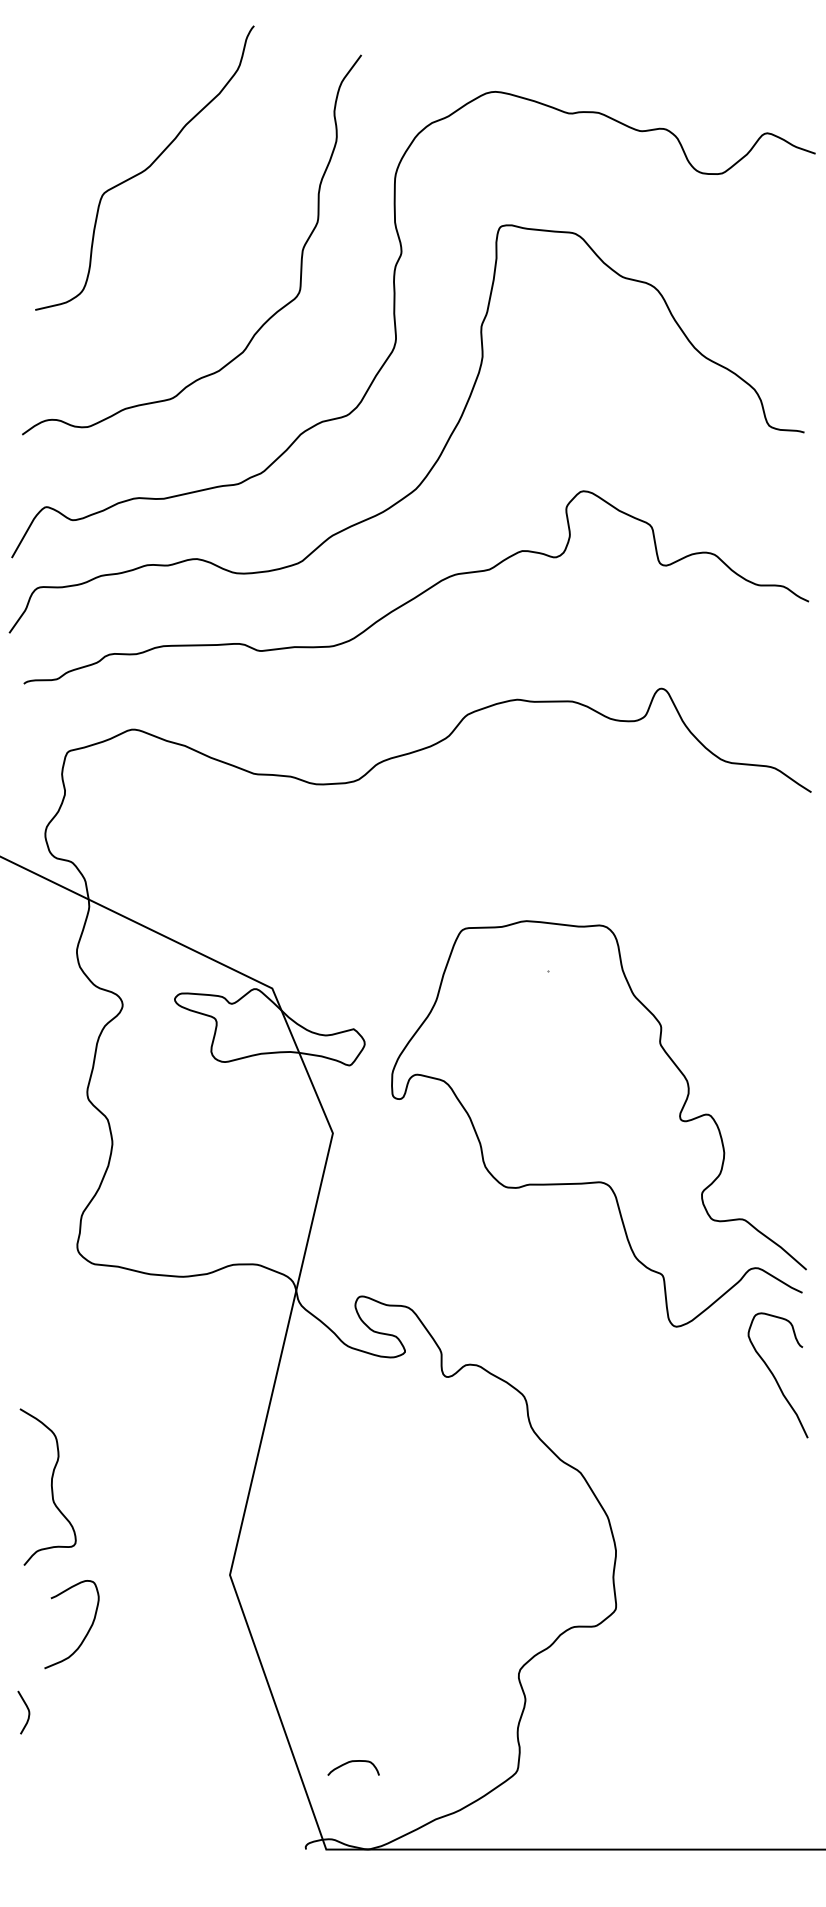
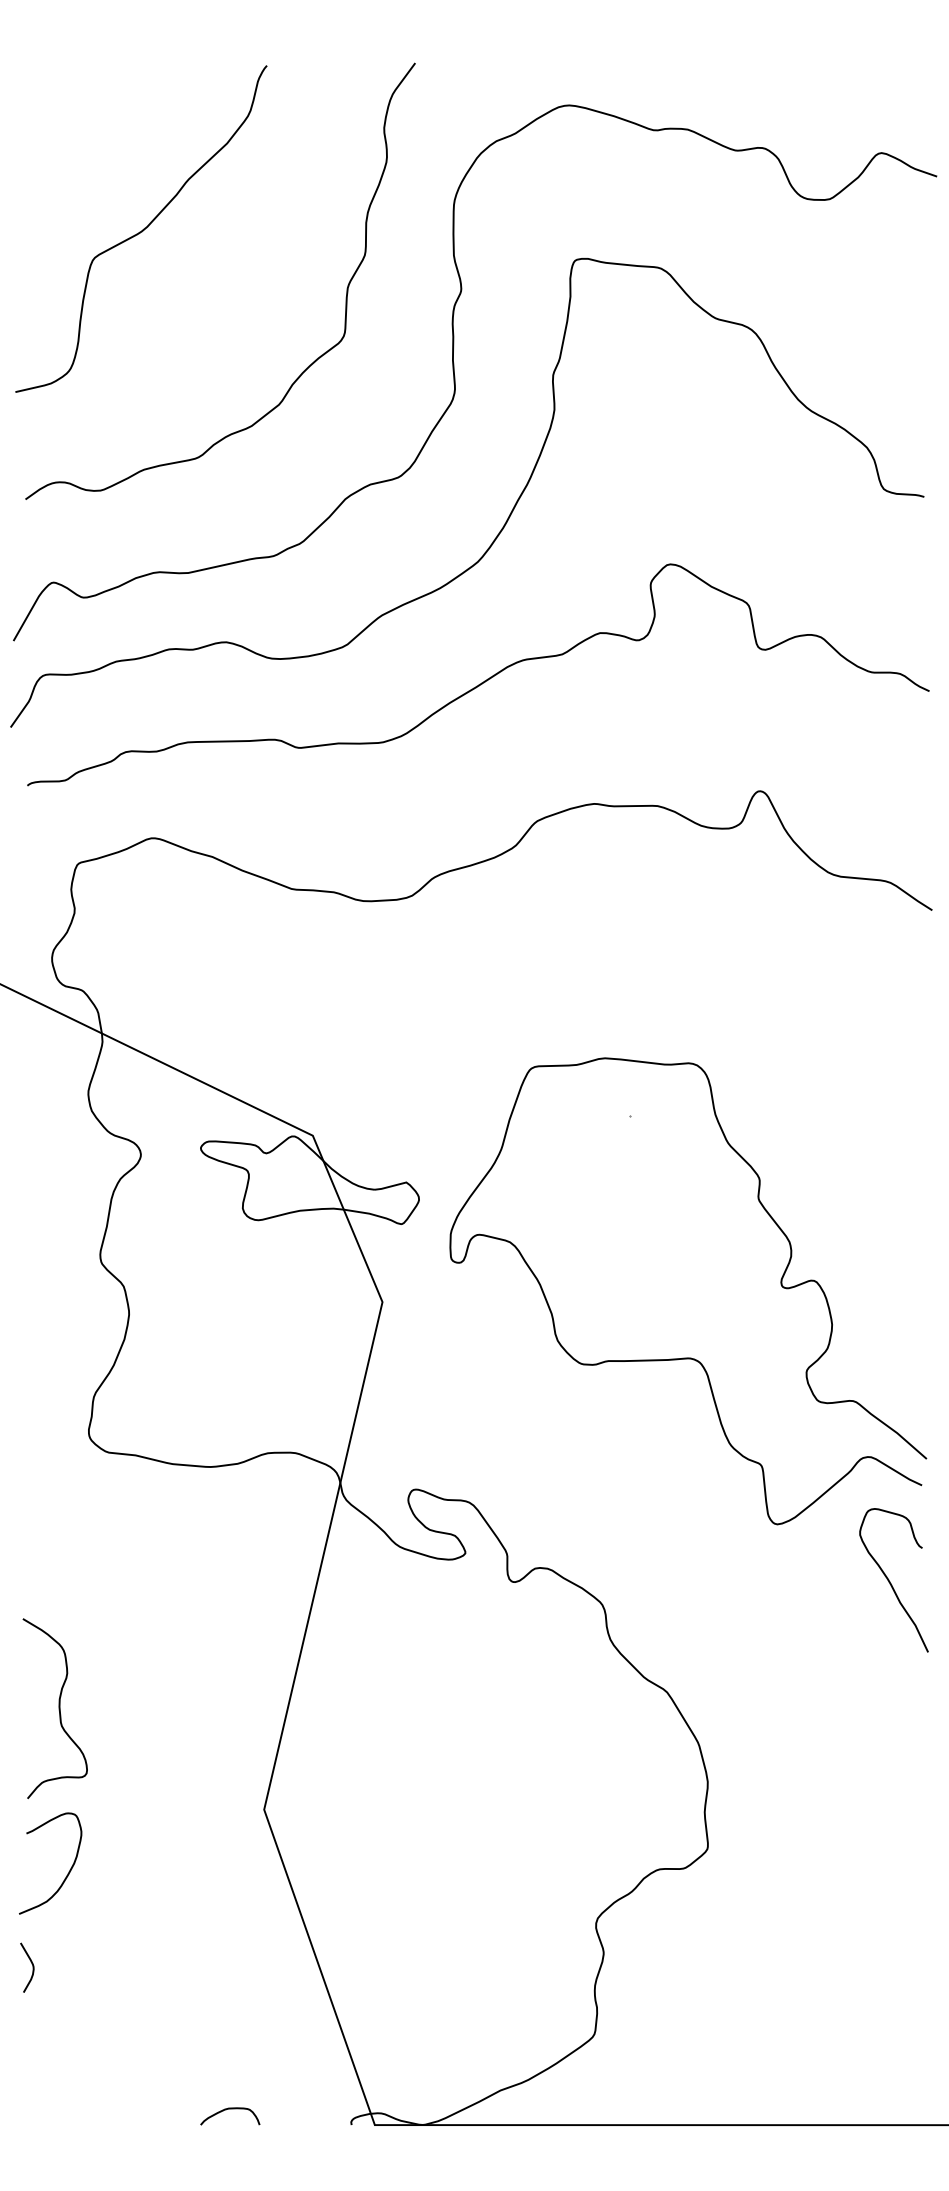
curve: (145, 168) -> (142, 229), moved
curve: (87, 1631) -> (68, 1871), moved
curve: (353, 1762) -> (230, 2109), moved

